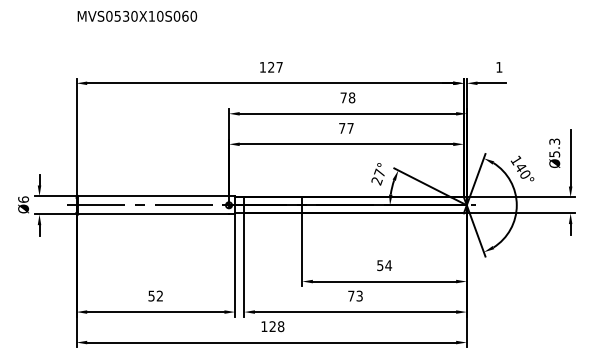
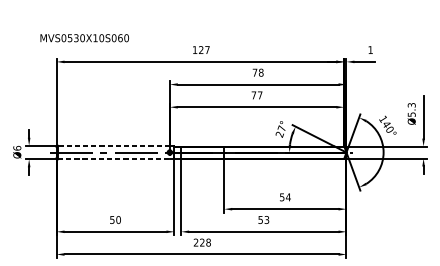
text: (137, 15) -> (84, 37), moved
line: (153, 196) -> (113, 145), solid -> dashed
line: (154, 214) -> (114, 159), solid -> dashed
text: (159, 295) -> (118, 219), 52 -> 50
text: (351, 296) -> (260, 220), 73 -> 53
text: (264, 326) -> (196, 242), 128 -> 228

